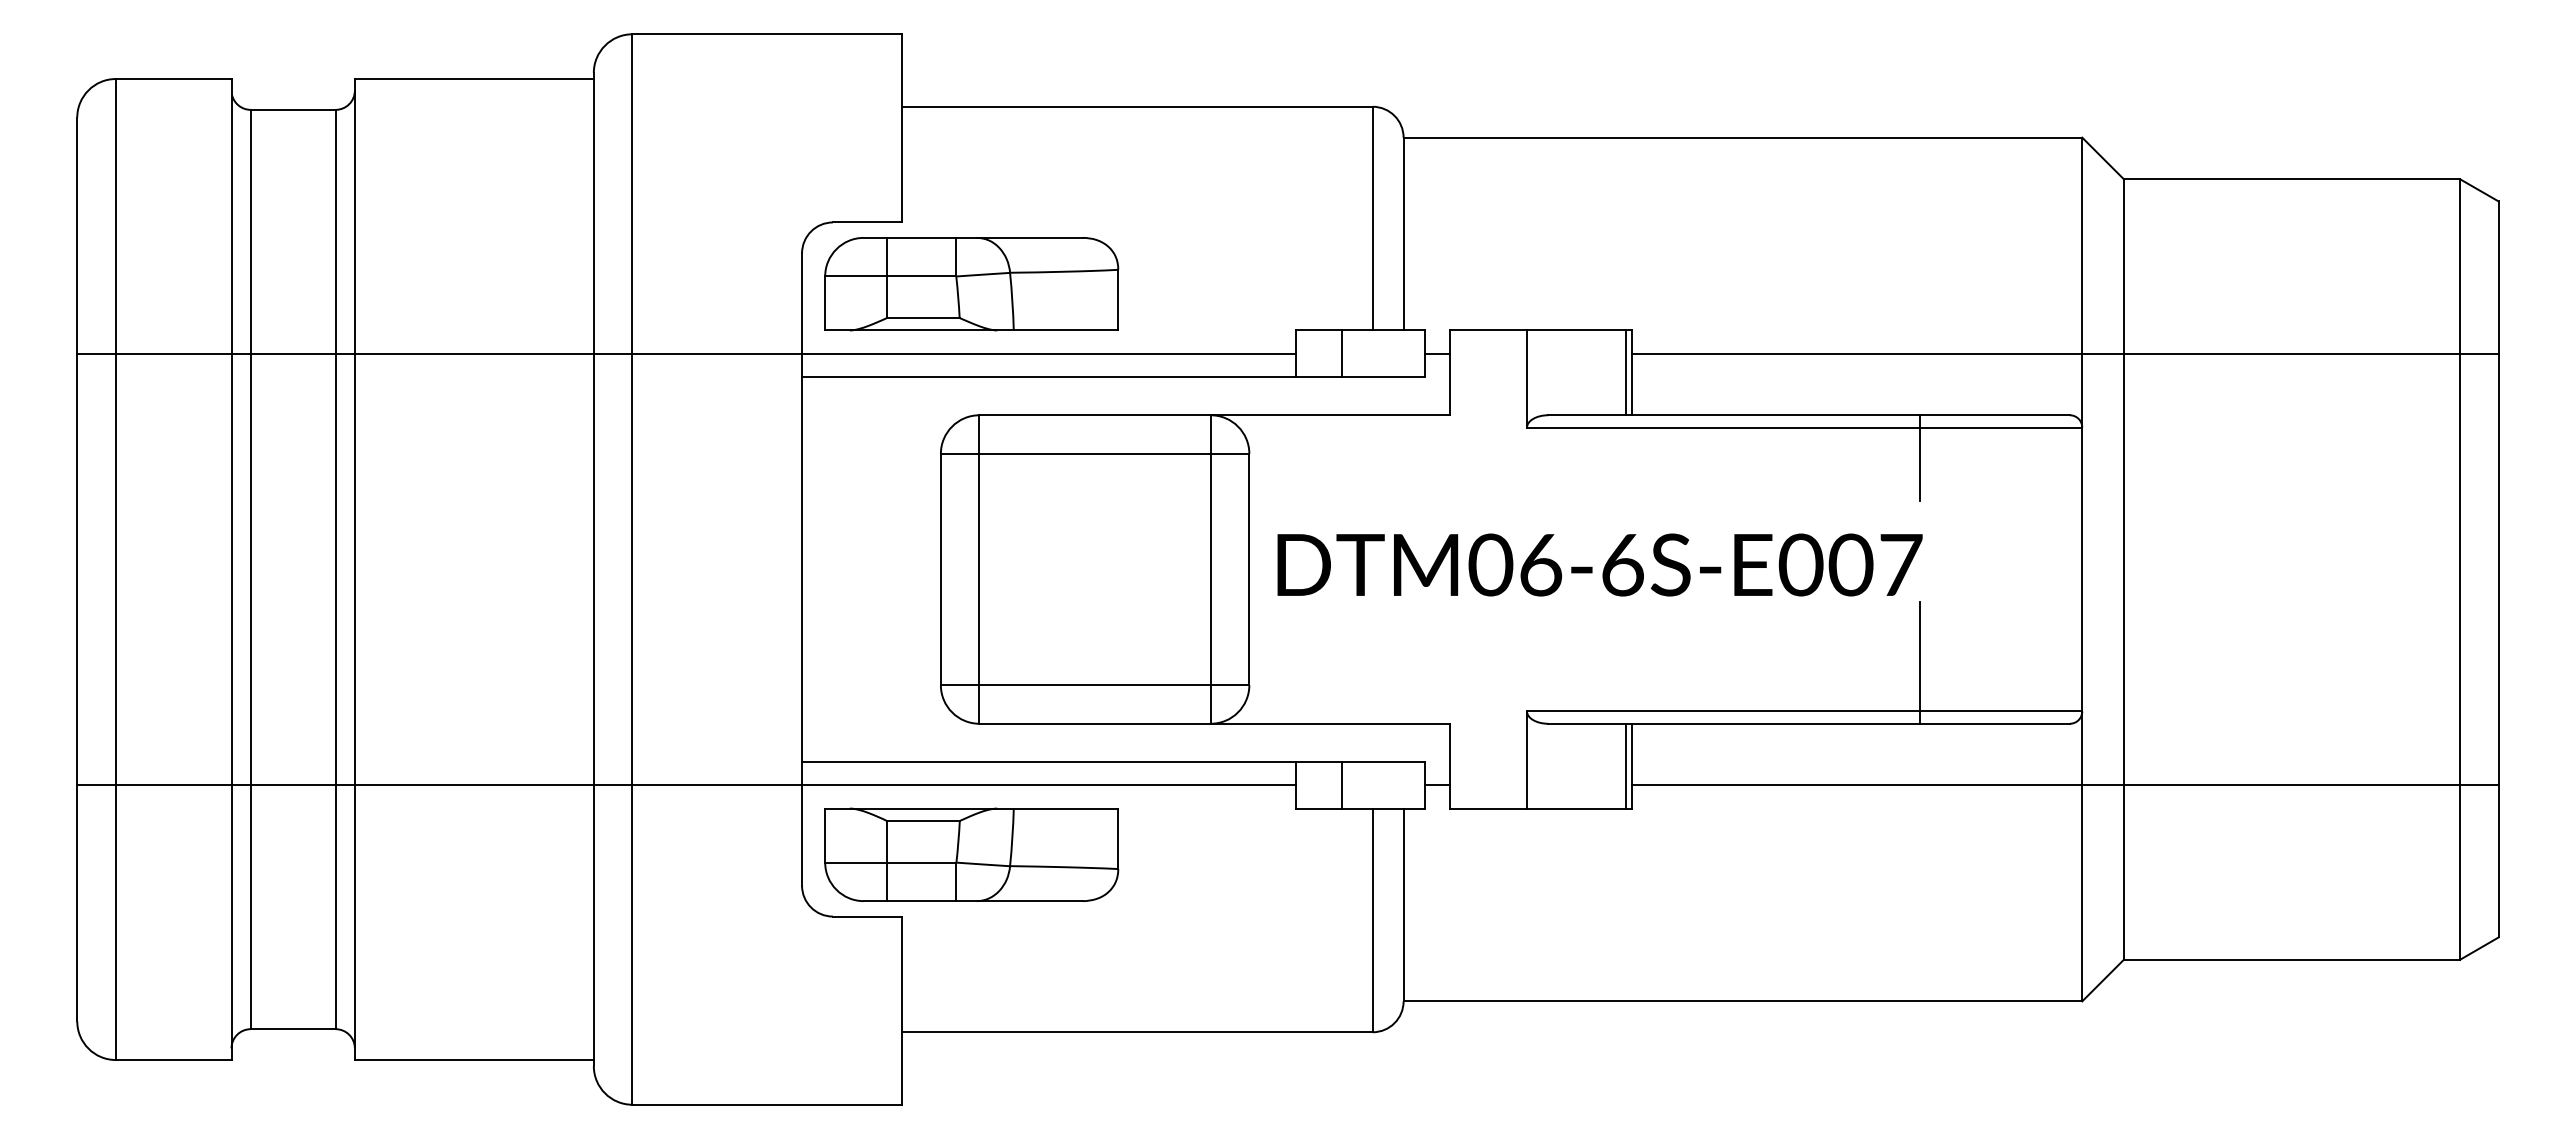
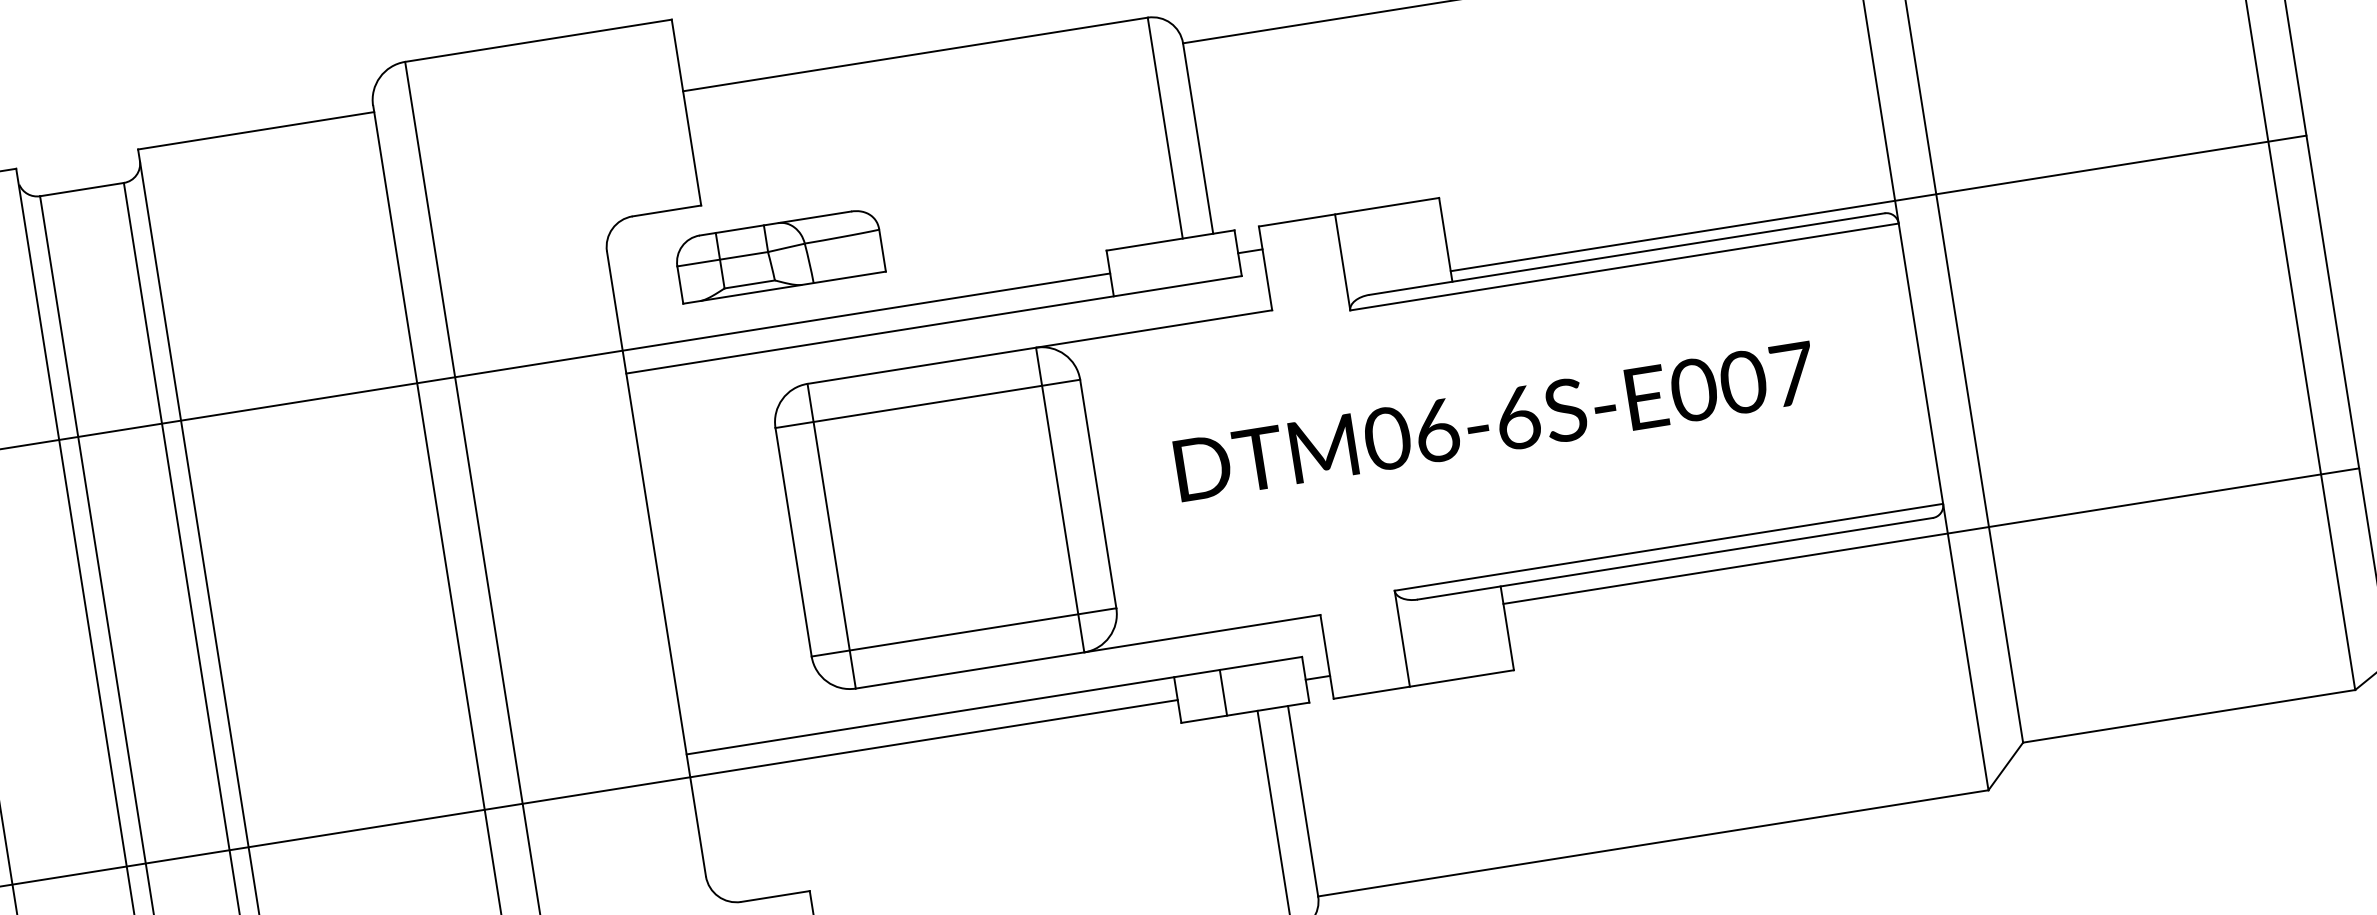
part: (971, 284) -> (779, 255), size x0.7
line: (1341, 353) -> (1155, 266), removed
line: (2065, 353) -> (1878, 203), moved
line: (1626, 372) -> (1439, 240), removed
line: (1920, 458) -> (1743, 279), removed
text: (1599, 564) -> (1494, 421), moved
line: (1920, 662) -> (1775, 480), removed
line: (1626, 765) -> (1501, 628), removed
line: (2065, 785) -> (1931, 536), moved
part: (971, 854) -> (868, 818), removed

